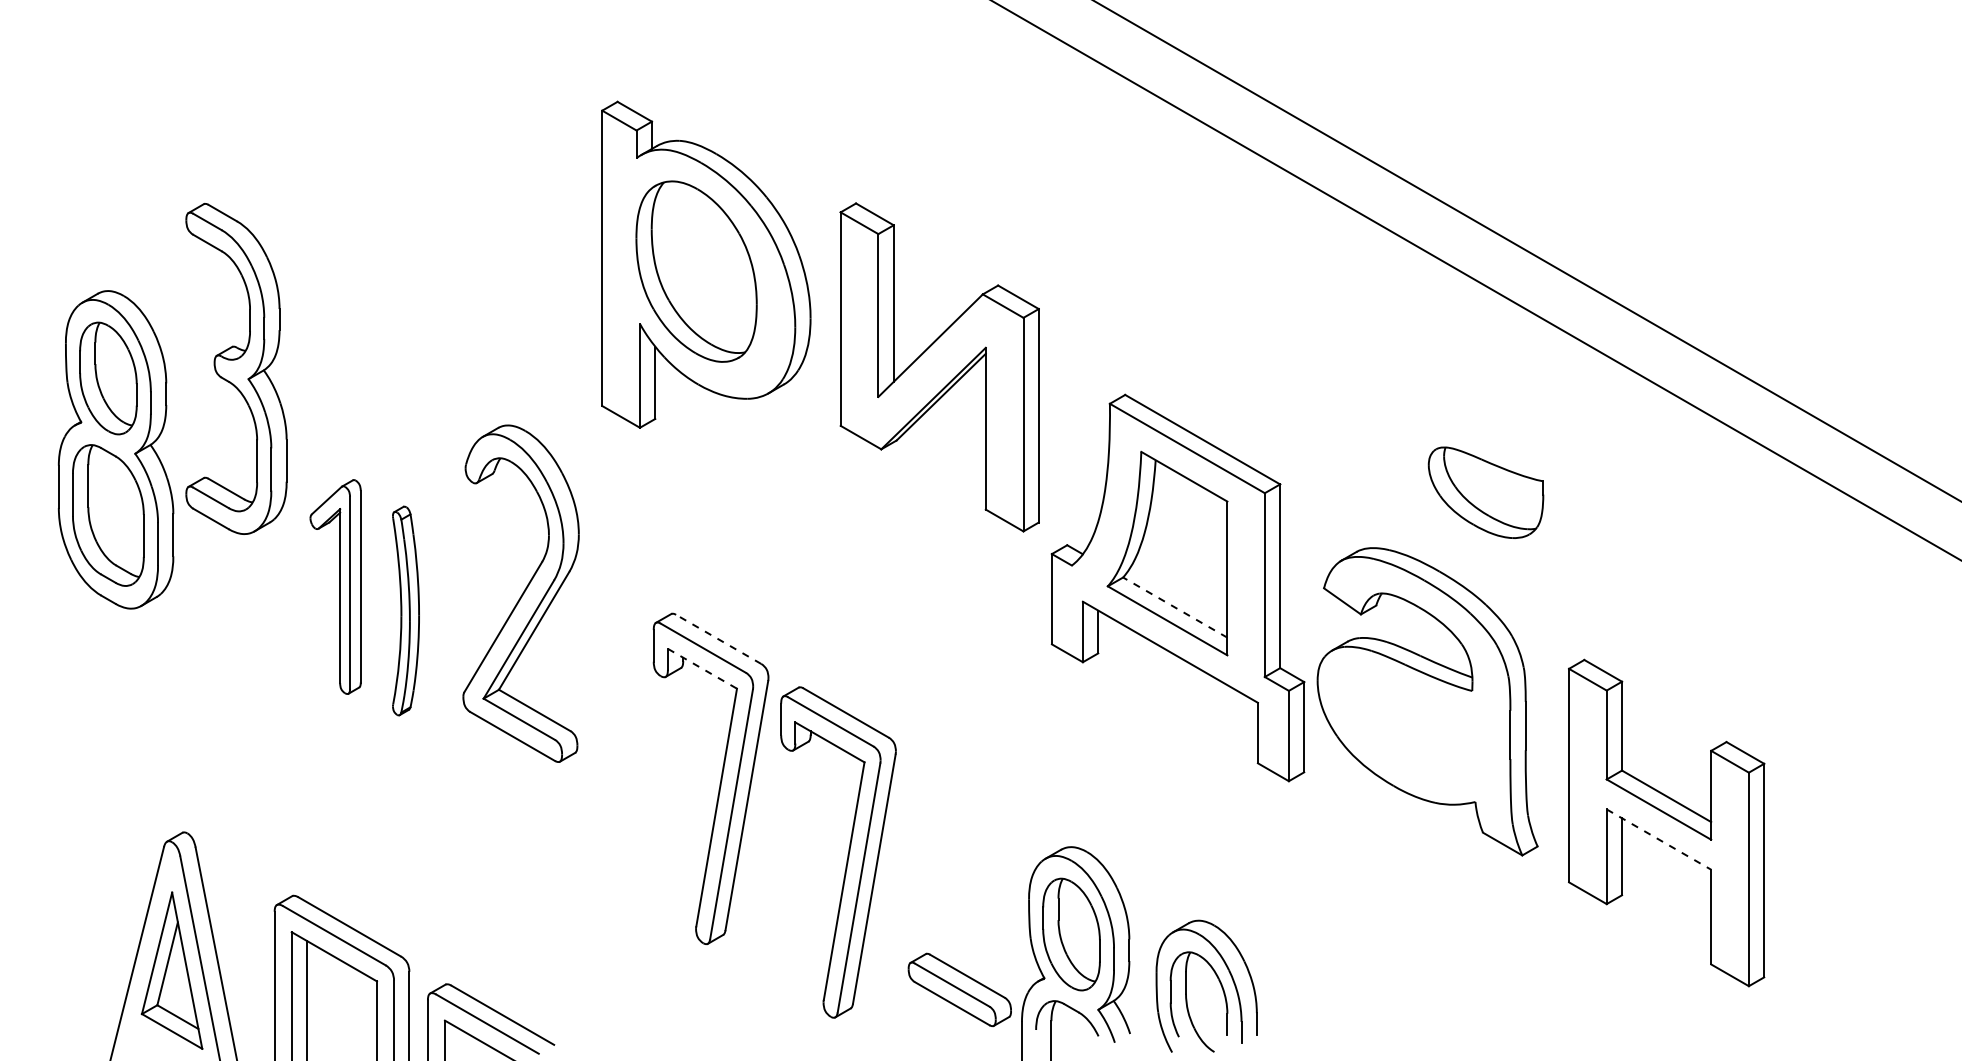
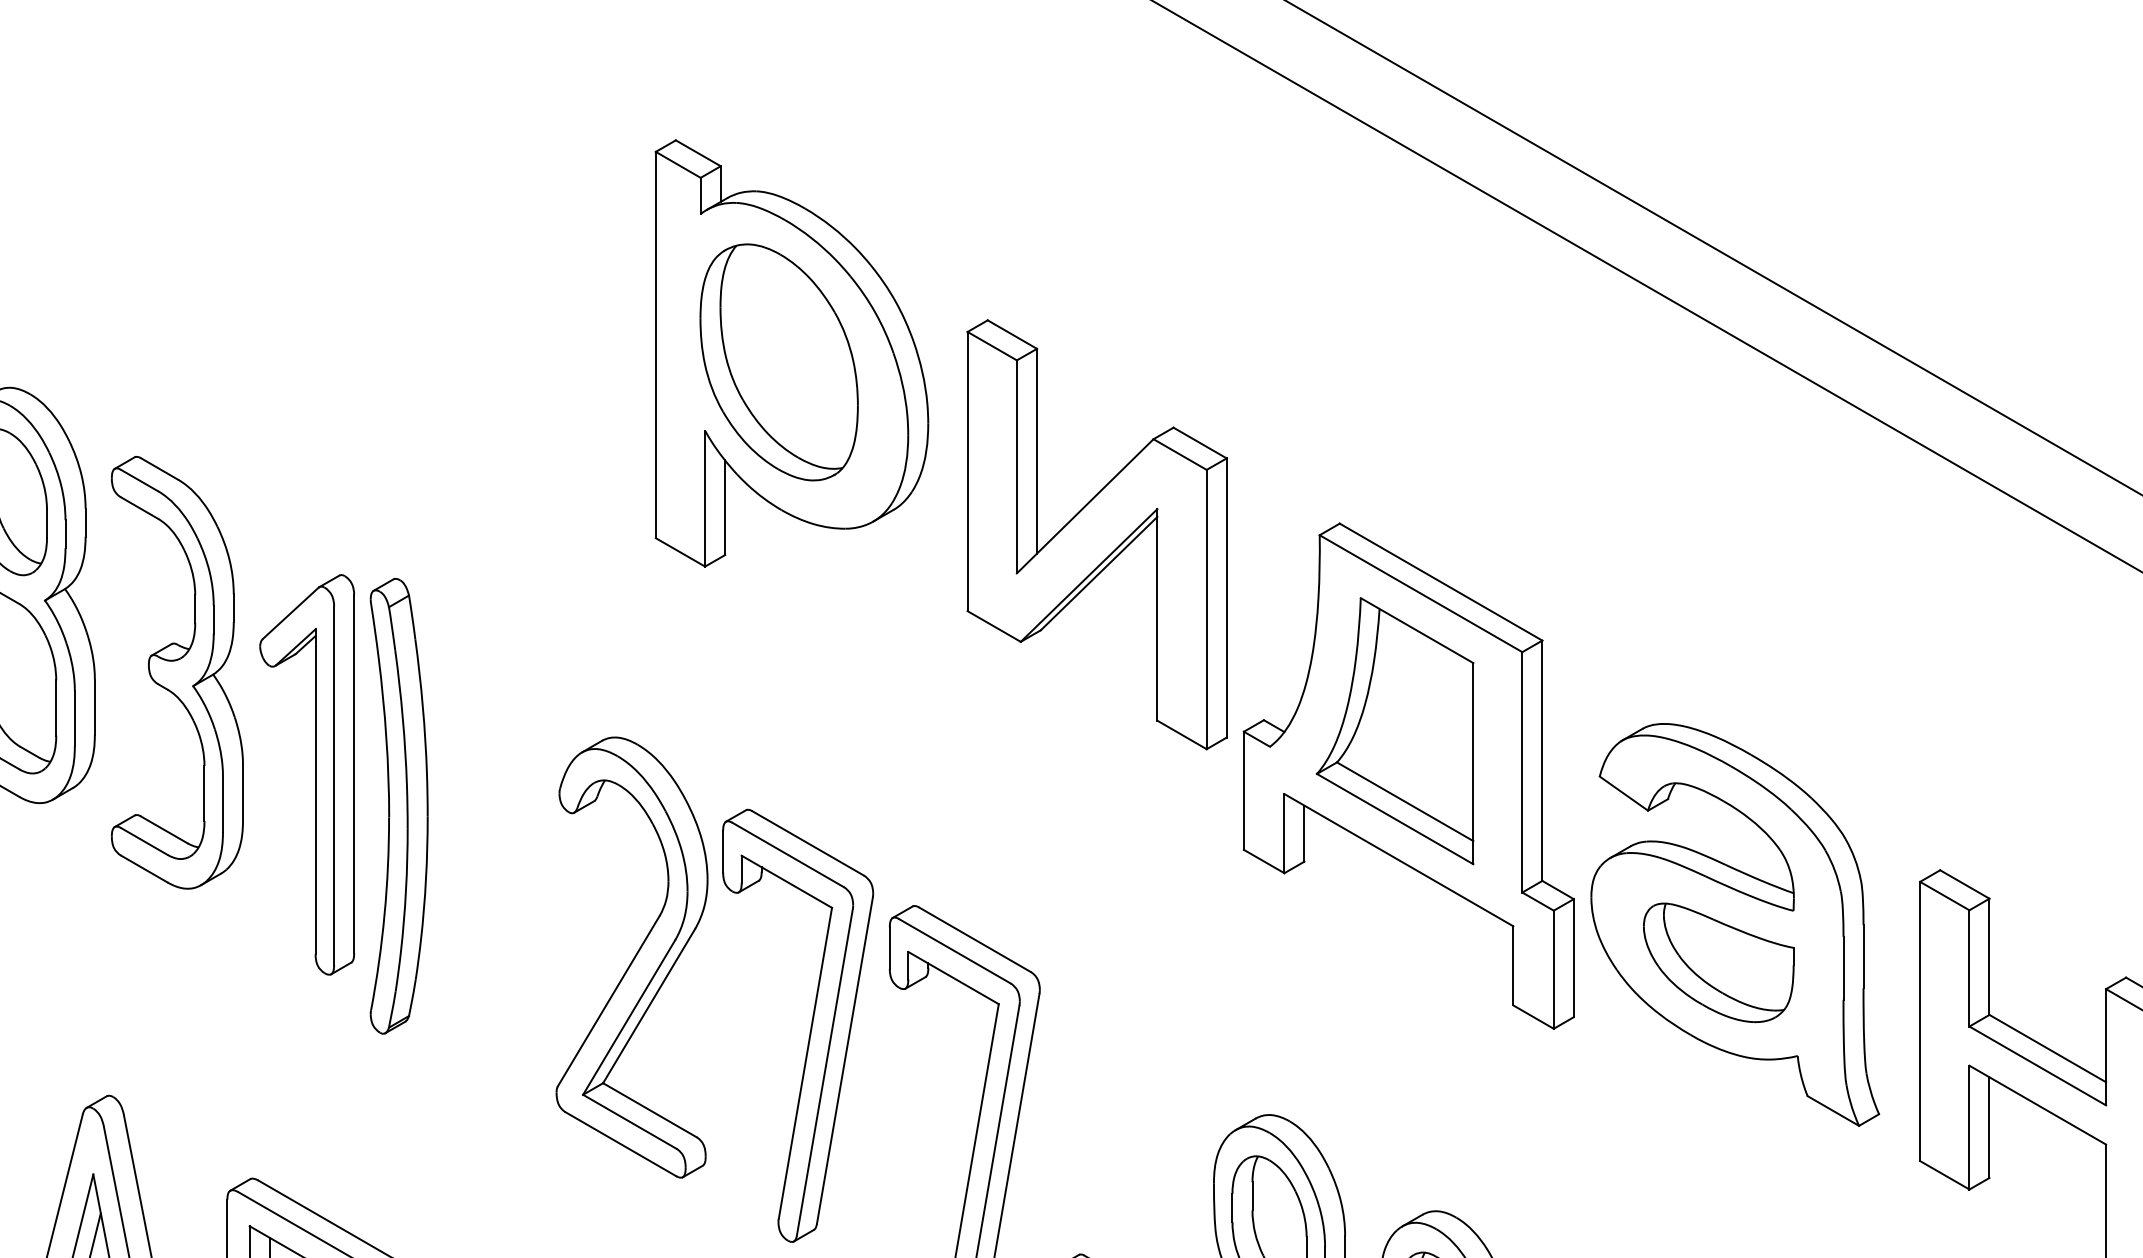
part: (939, 367) -> (1096, 534), moved
part: (236, 368) -> (177, 672), moved
part: (1485, 492) -> (1718, 962), moved
part: (335, 586) -> (306, 774), size x1.43
part: (520, 593) -> (631, 957), moved
line: (1174, 607) -> (1404, 801), dashed -> solid
part: (405, 610) -> (398, 805), size x1.67
line: (718, 639) -> (807, 843), dashed -> solid
line: (702, 668) -> (786, 881), dashed -> solid
line: (1659, 839) -> (2038, 1105), dashed -> solid

